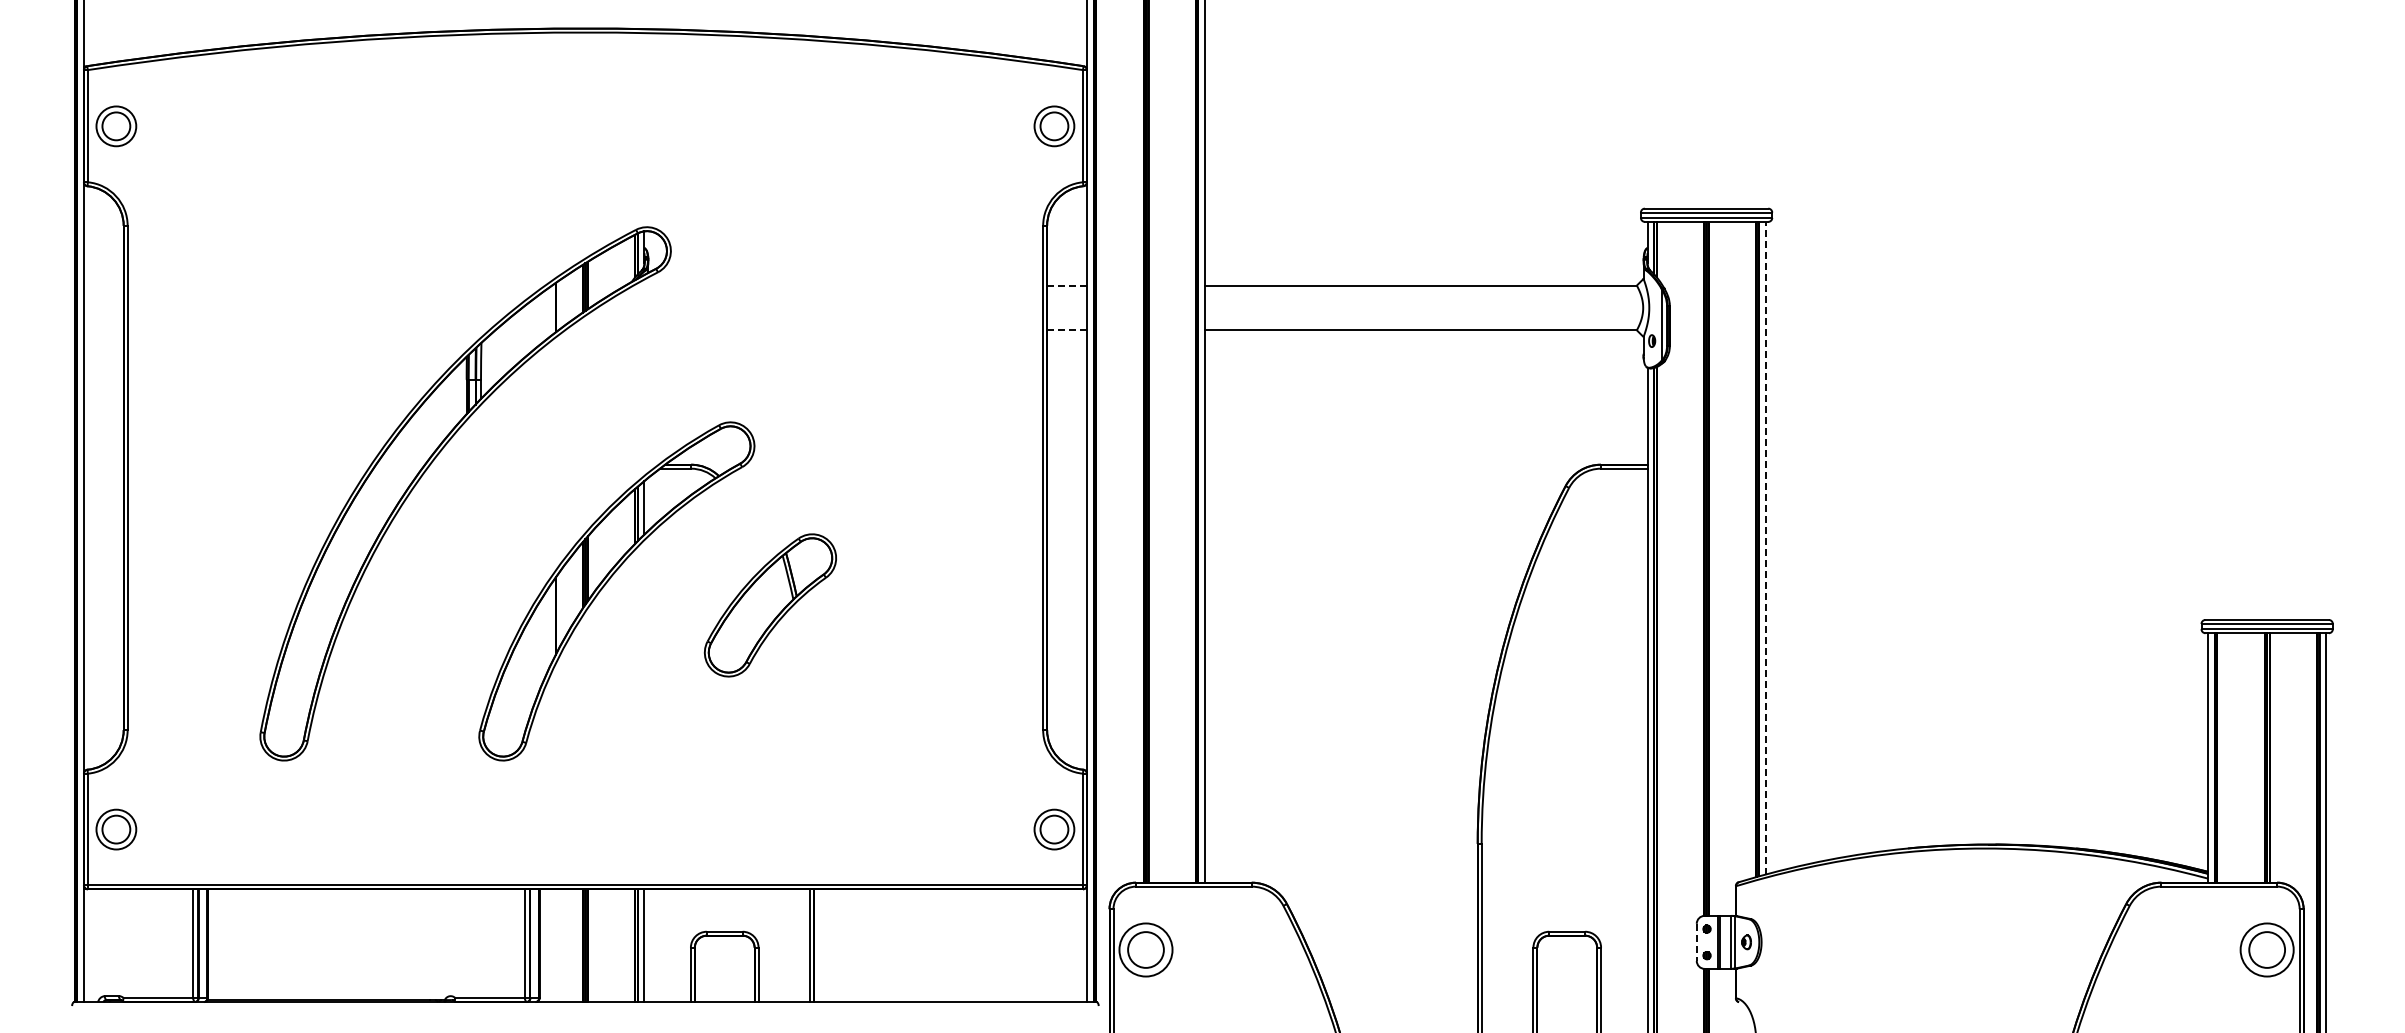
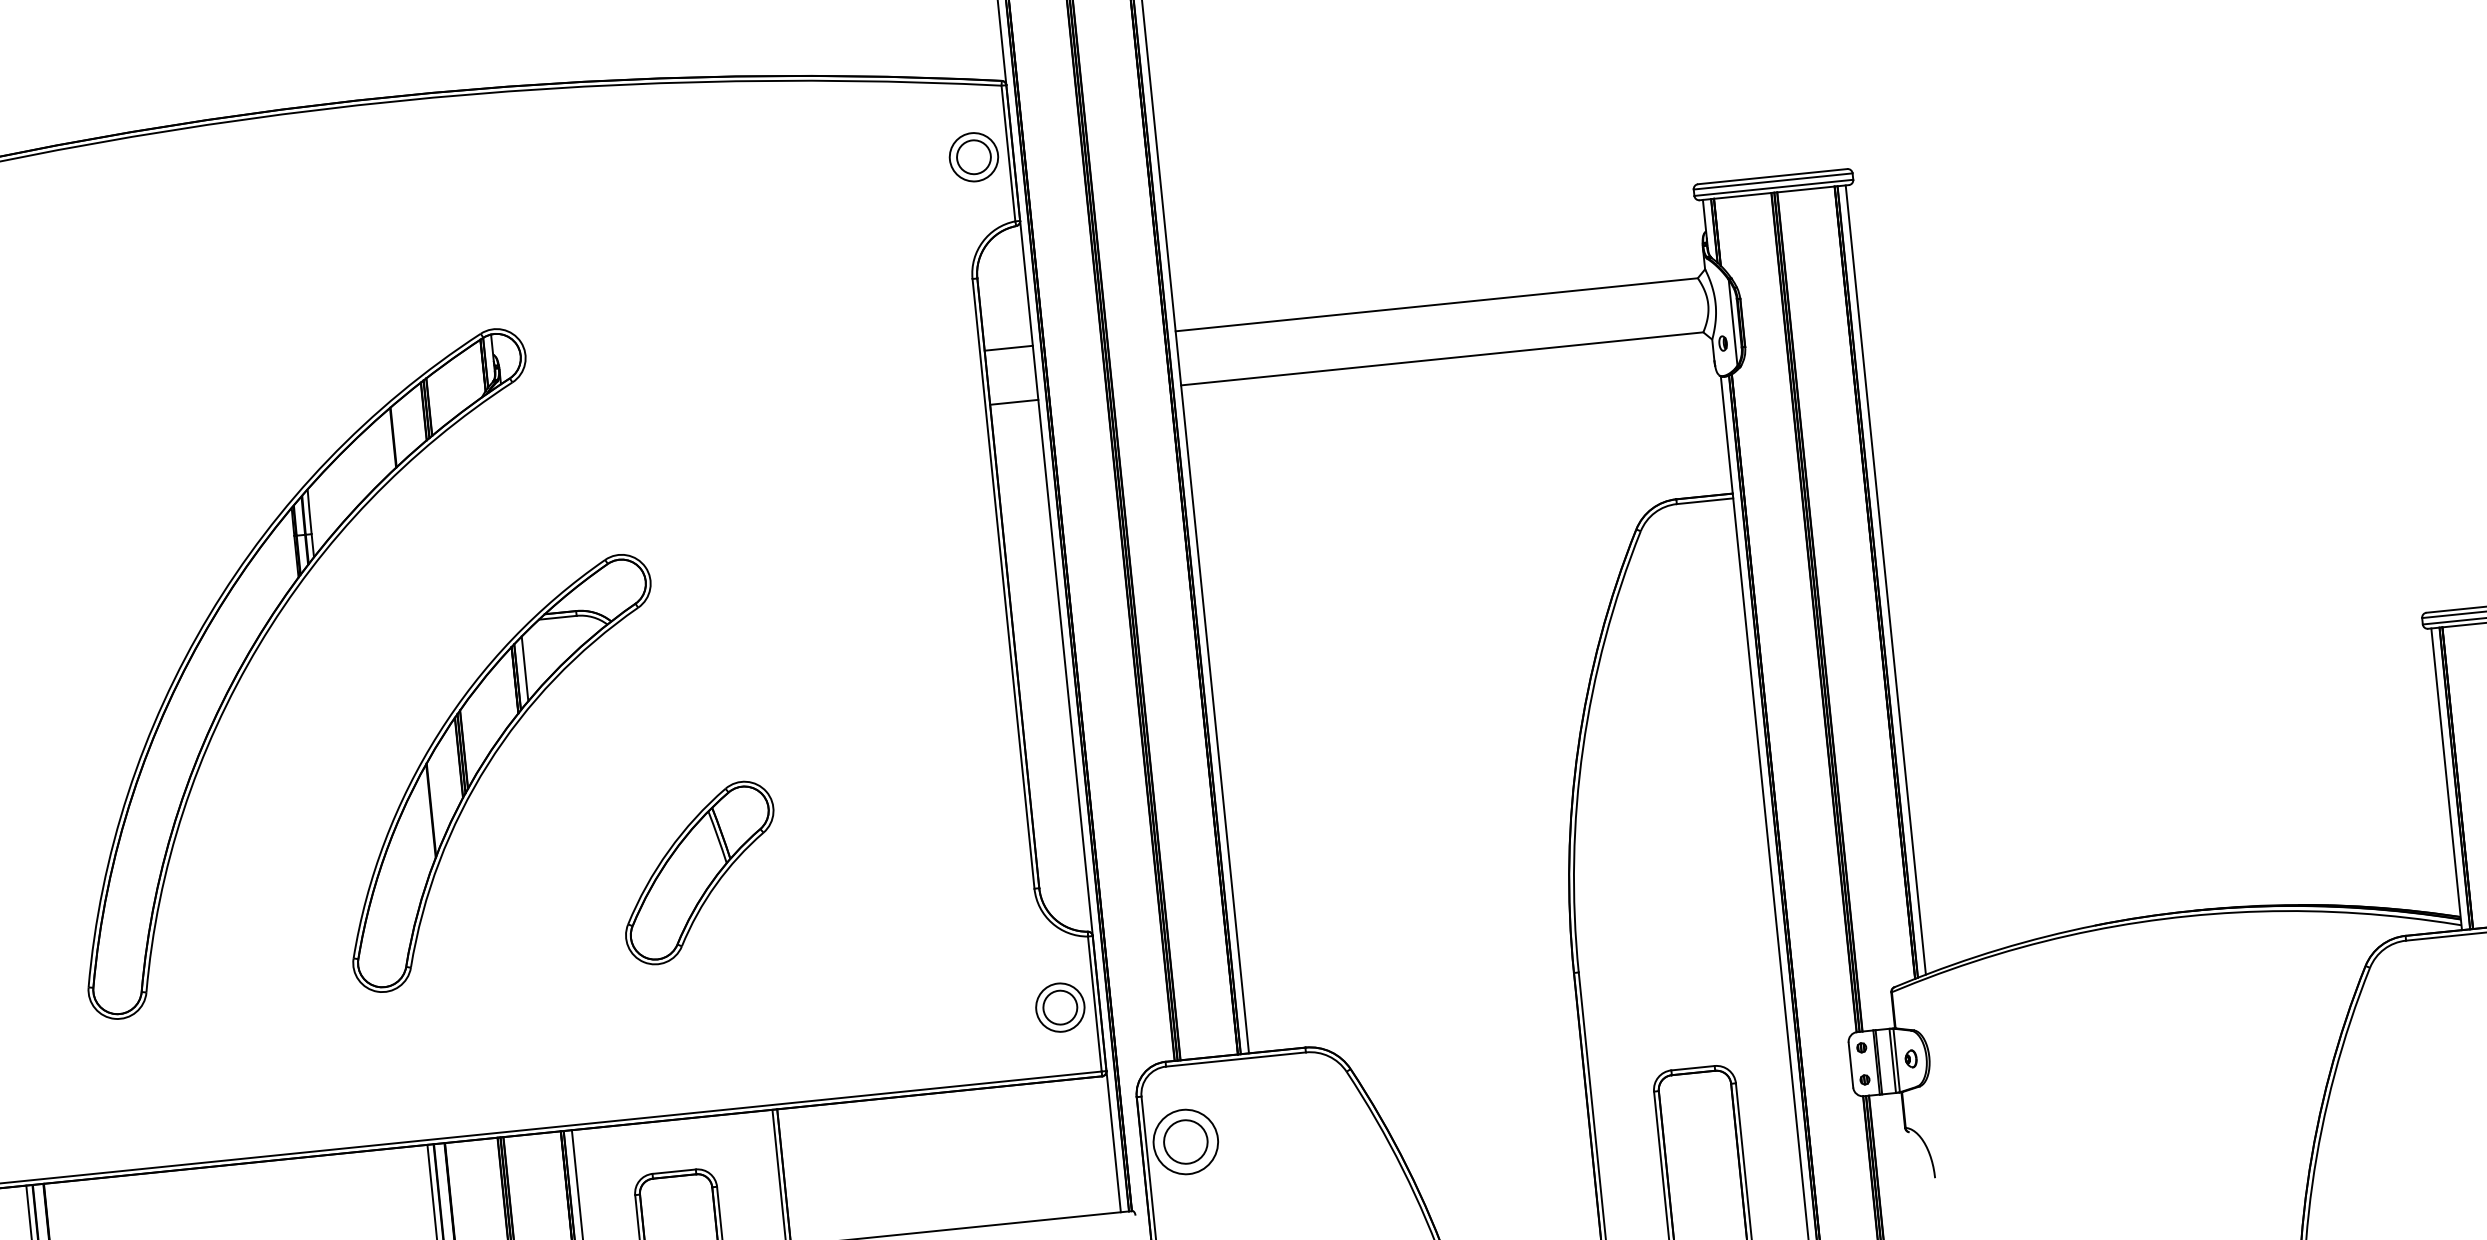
line: (1067, 285) -> (1009, 348), dashed -> solid
line: (1067, 330) -> (1014, 402), dashed -> solid
line: (1765, 547) -> (1885, 579), dashed -> solid
part: (769, 605) -> (698, 873), moved
line: (1696, 942) -> (1850, 1065), dashed -> solid

